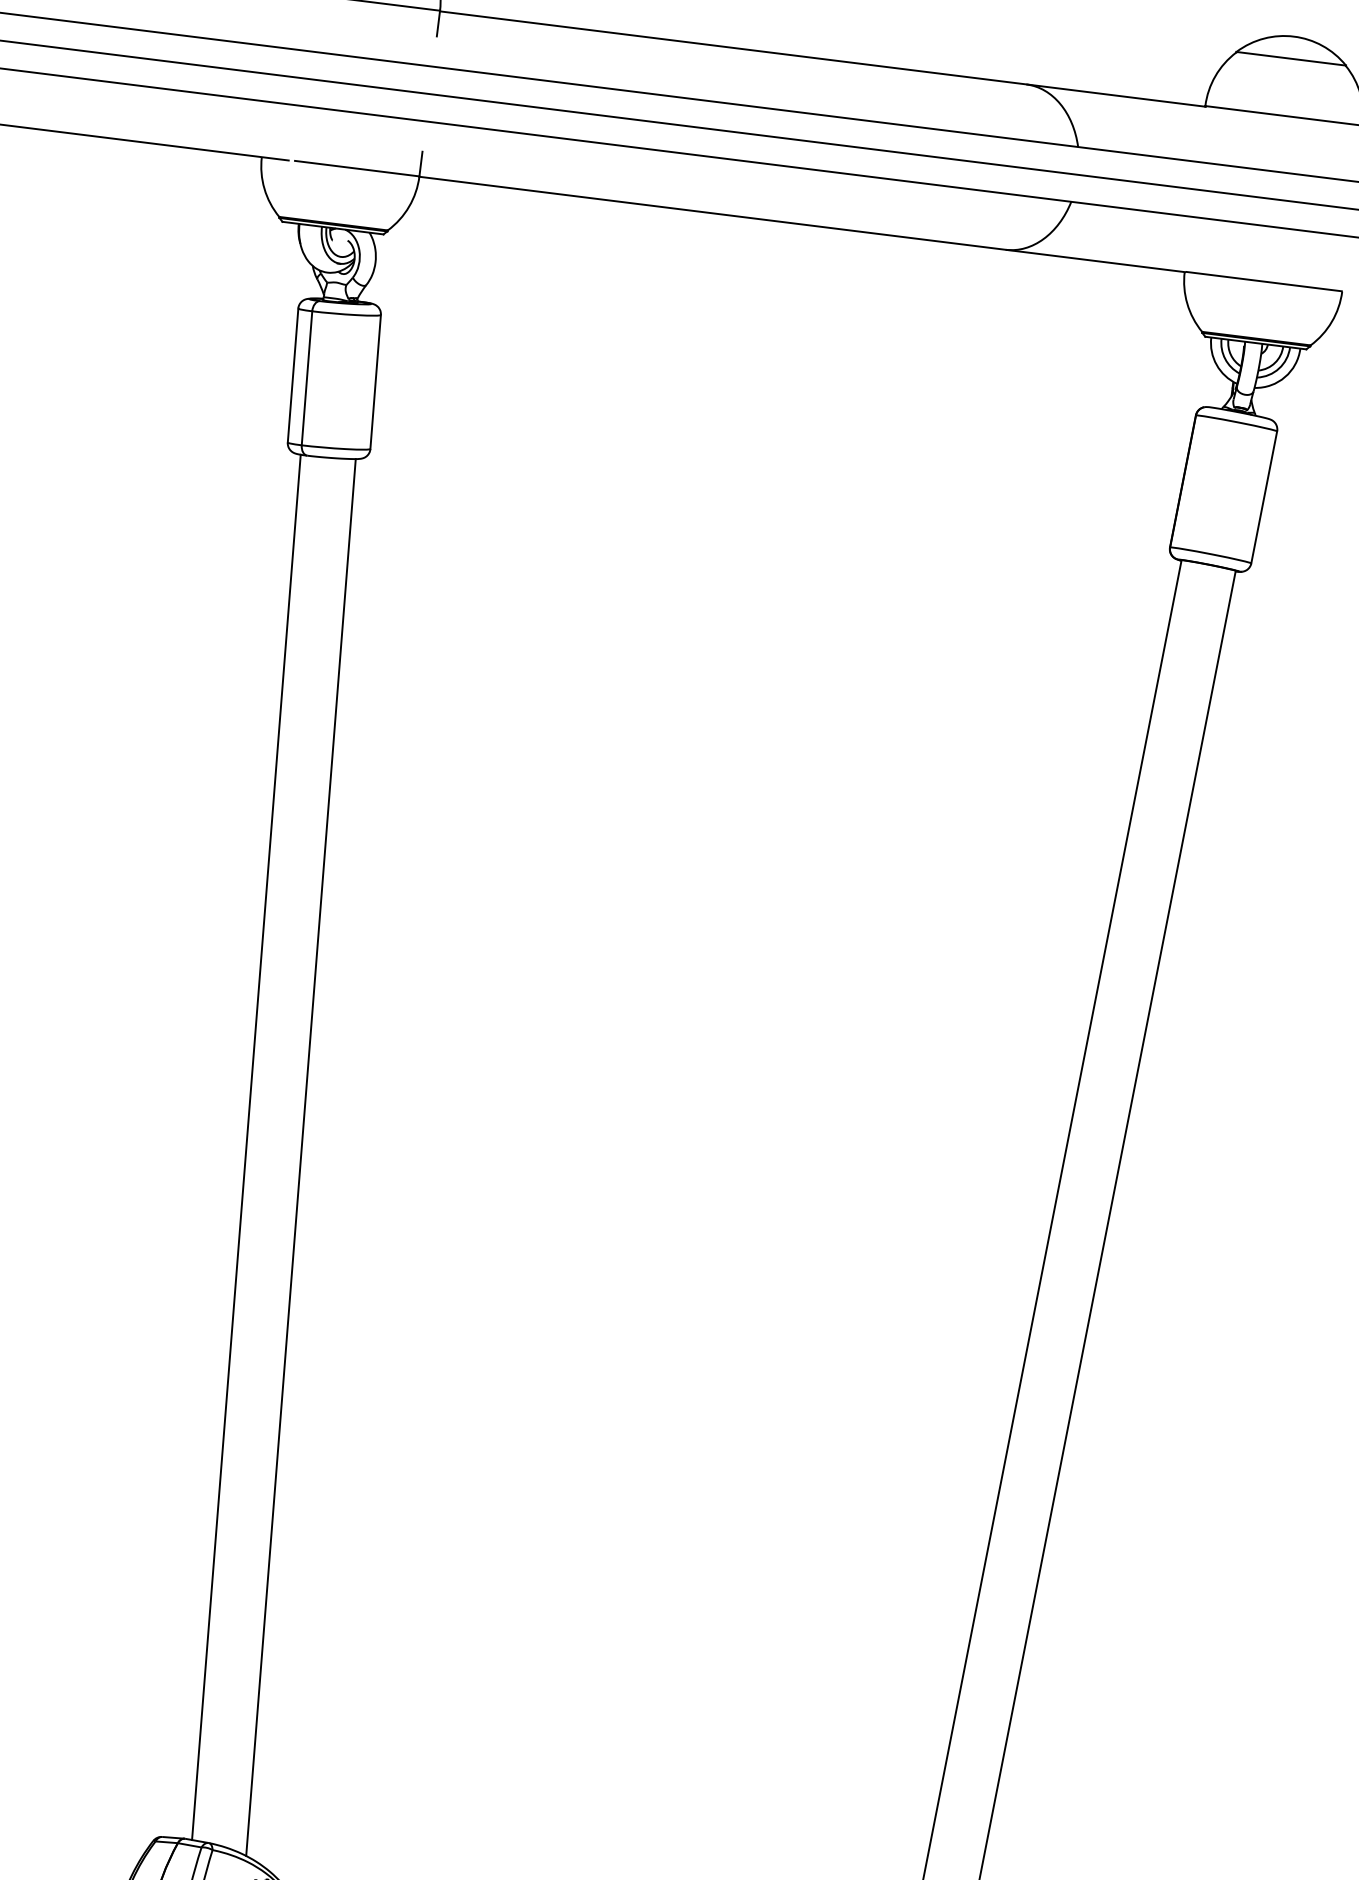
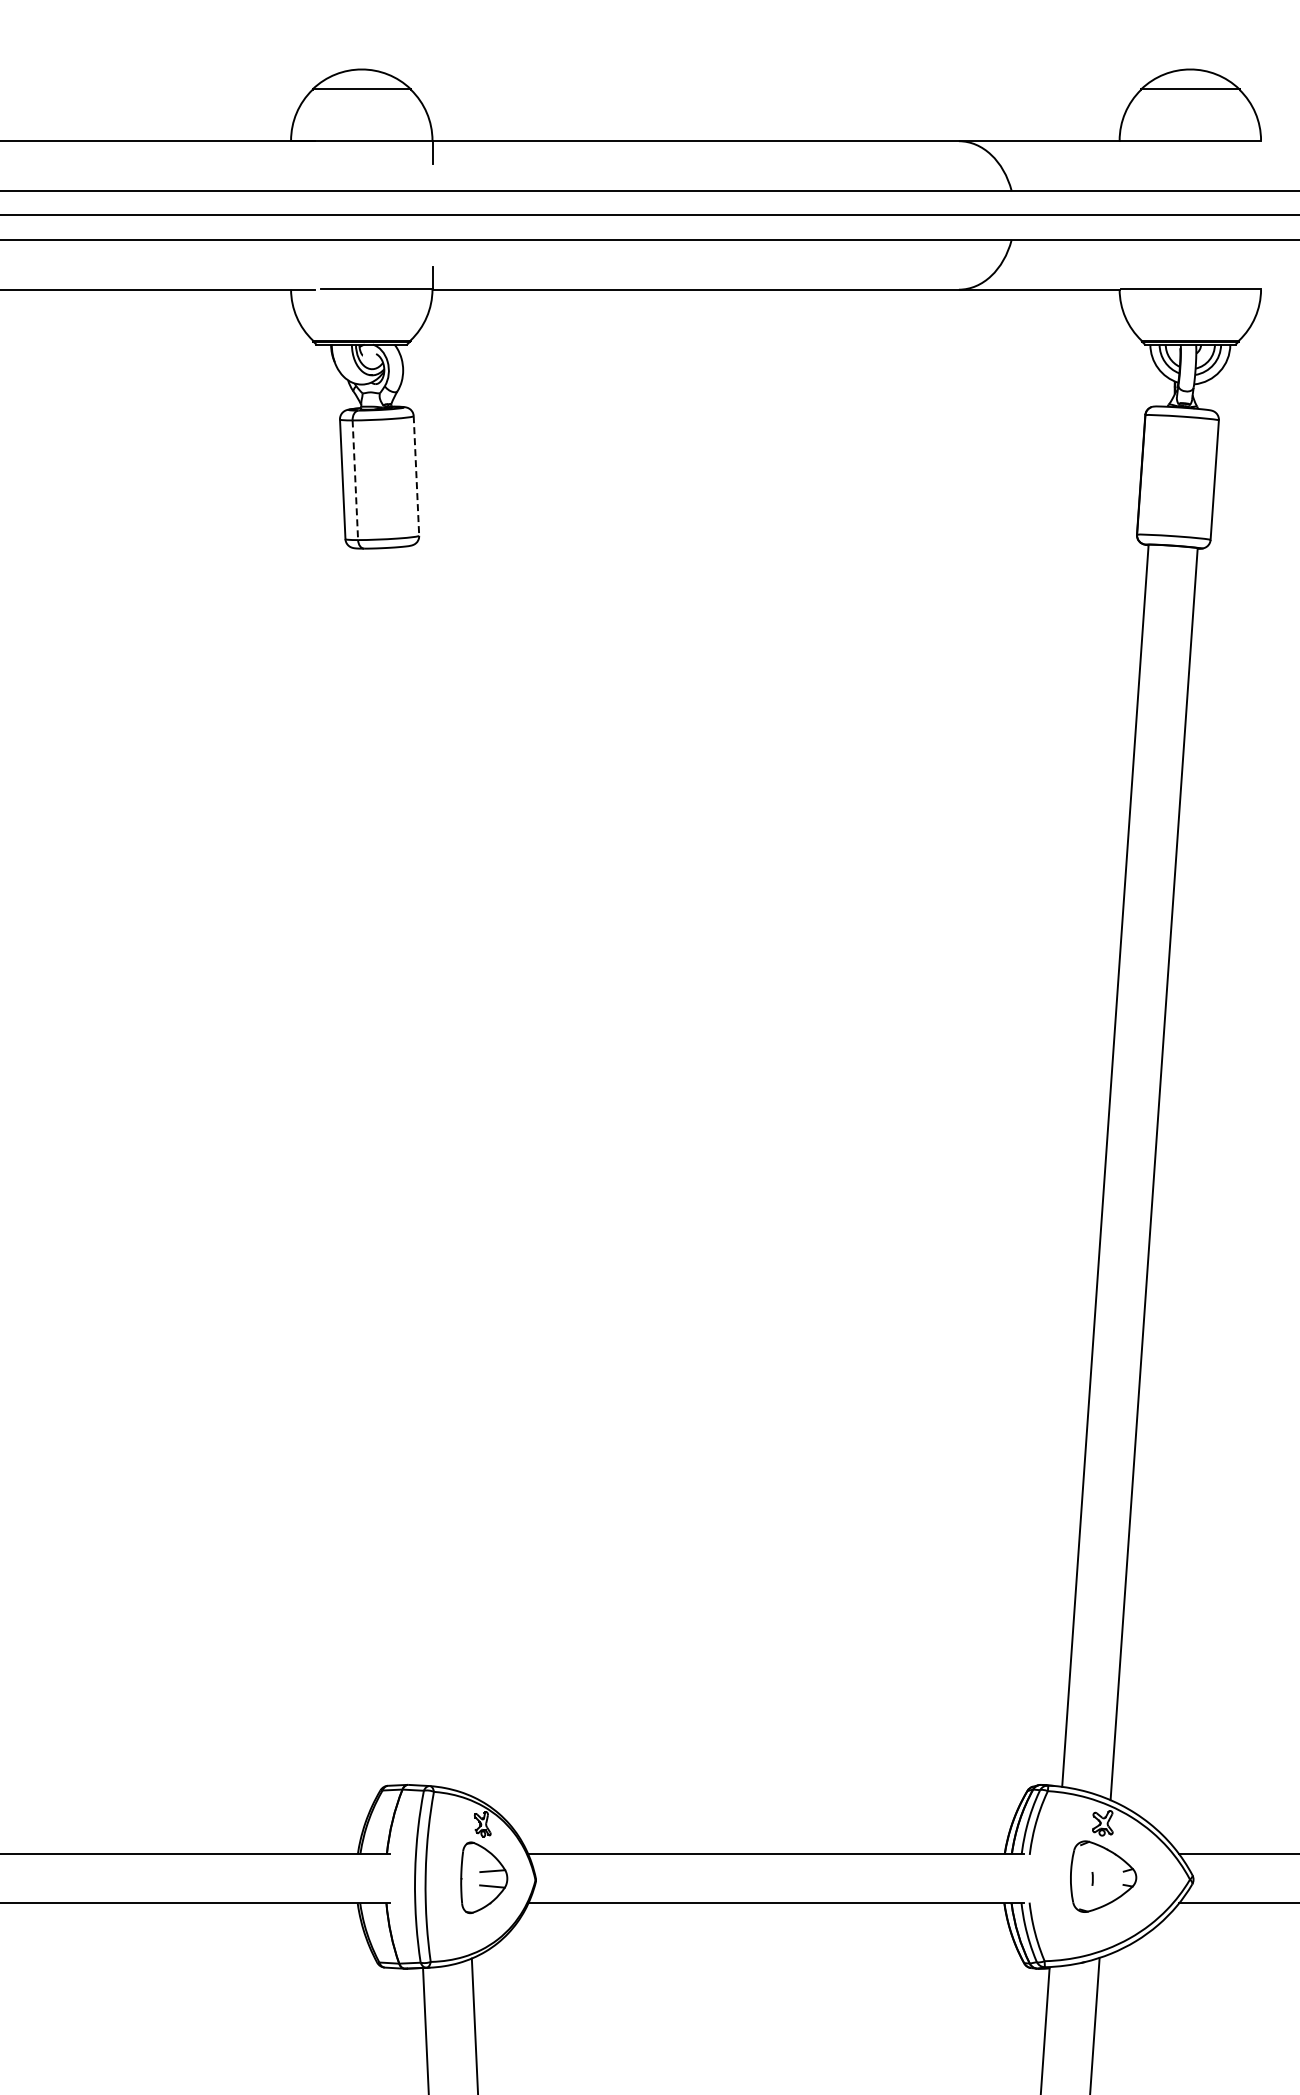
line: (307, 378) -> (355, 480), solid -> dashed
line: (375, 382) -> (416, 476), solid -> dashed
line: (246, 1146) -> (386, 1166), removed
line: (300, 1157) -> (435, 1169), removed

